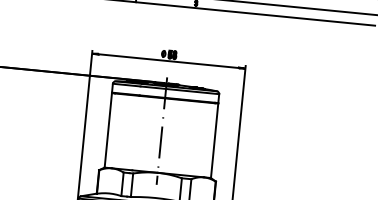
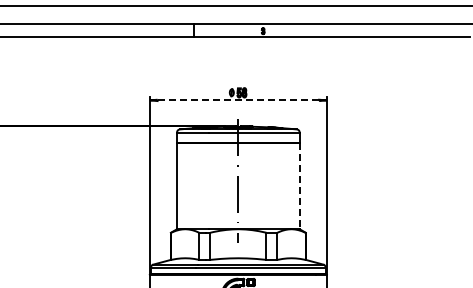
line: (168, 61) -> (238, 100), solid -> dashed
line: (214, 140) -> (299, 186), solid -> dashed

